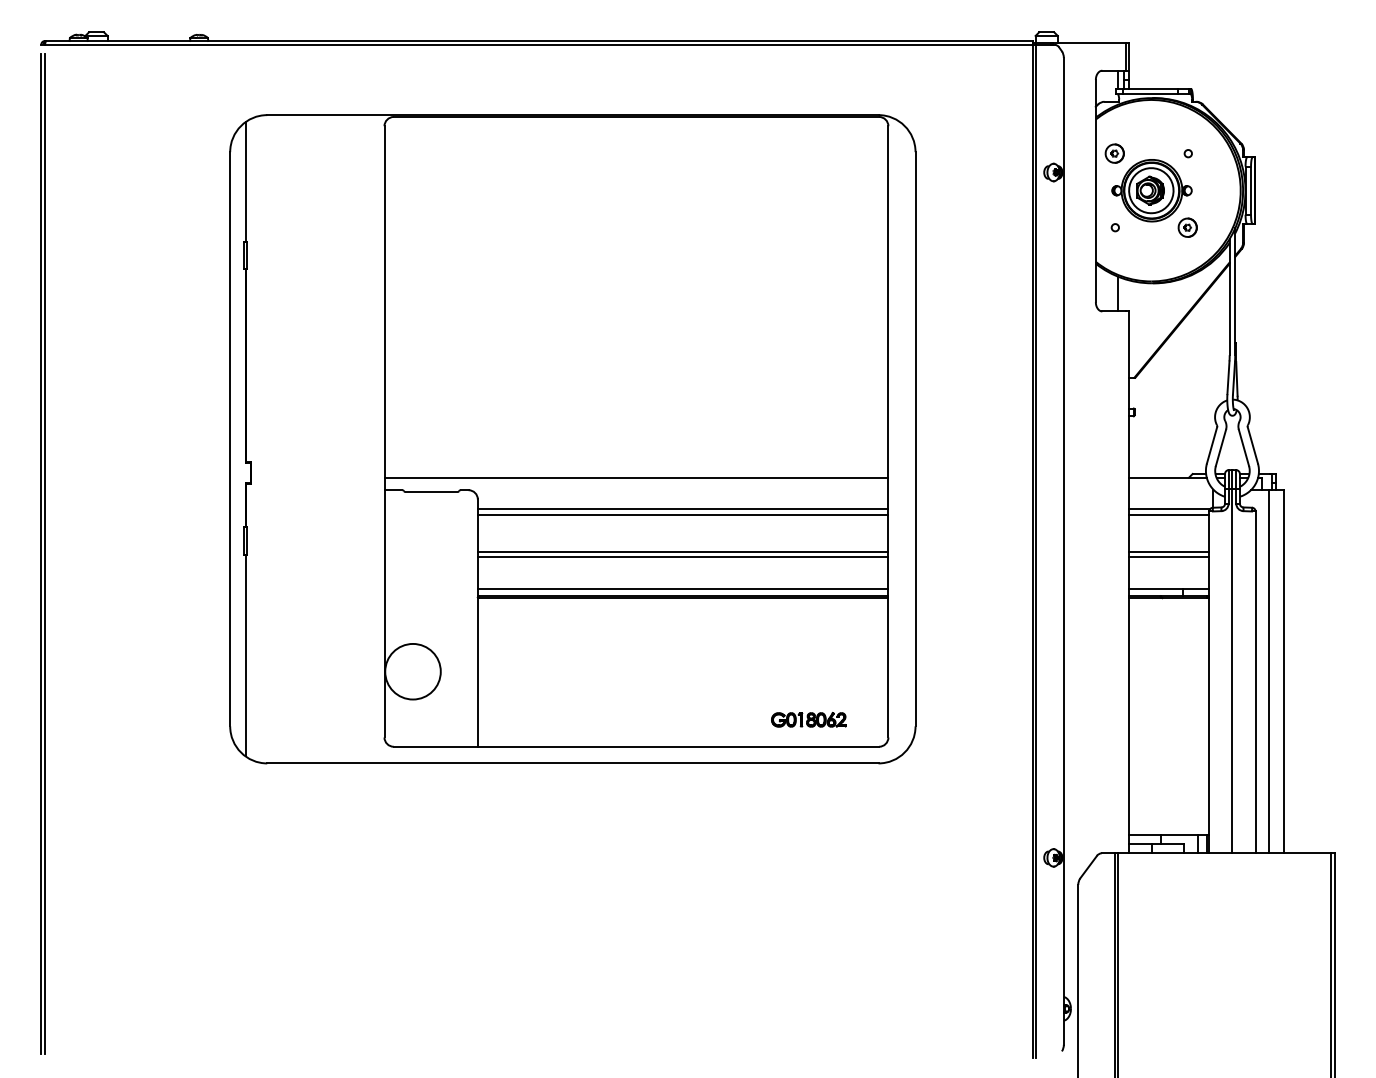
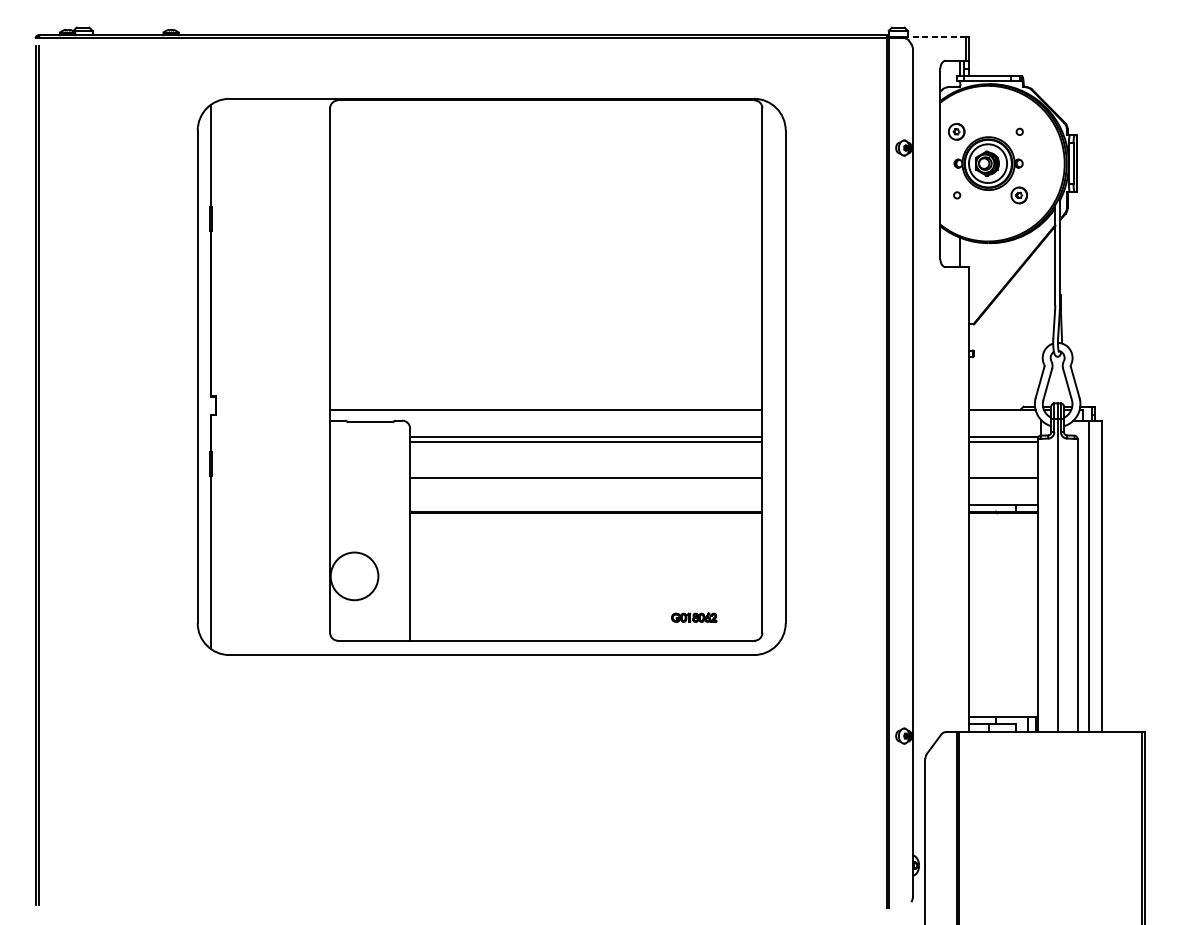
line: (1089, 42) -> (934, 36), solid -> dashed
line: (682, 551) -> (585, 473), removed
line: (1169, 551) -> (1003, 473), removed
line: (682, 588) -> (585, 504), removed
part: (808, 719) -> (693, 617), size x0.7

